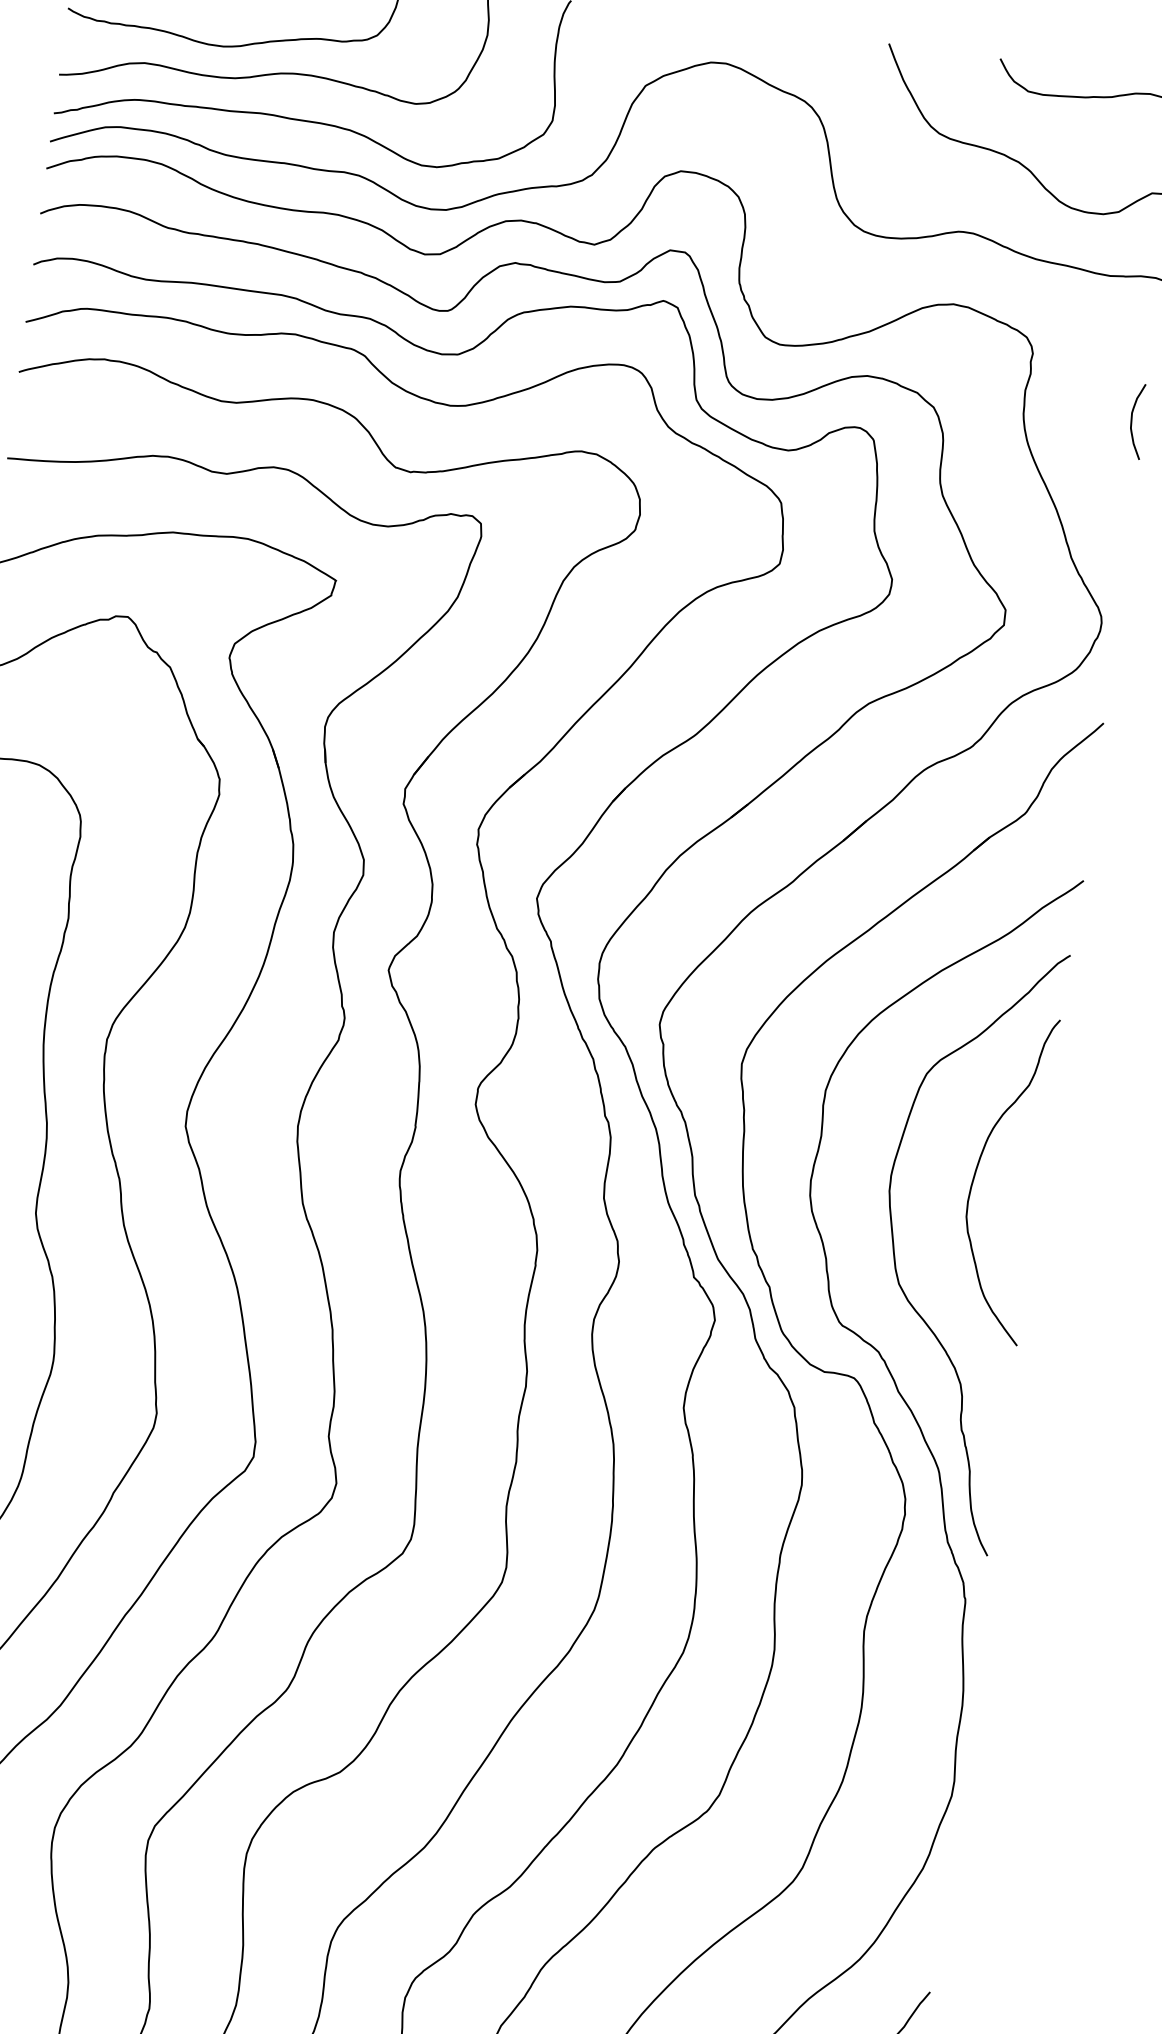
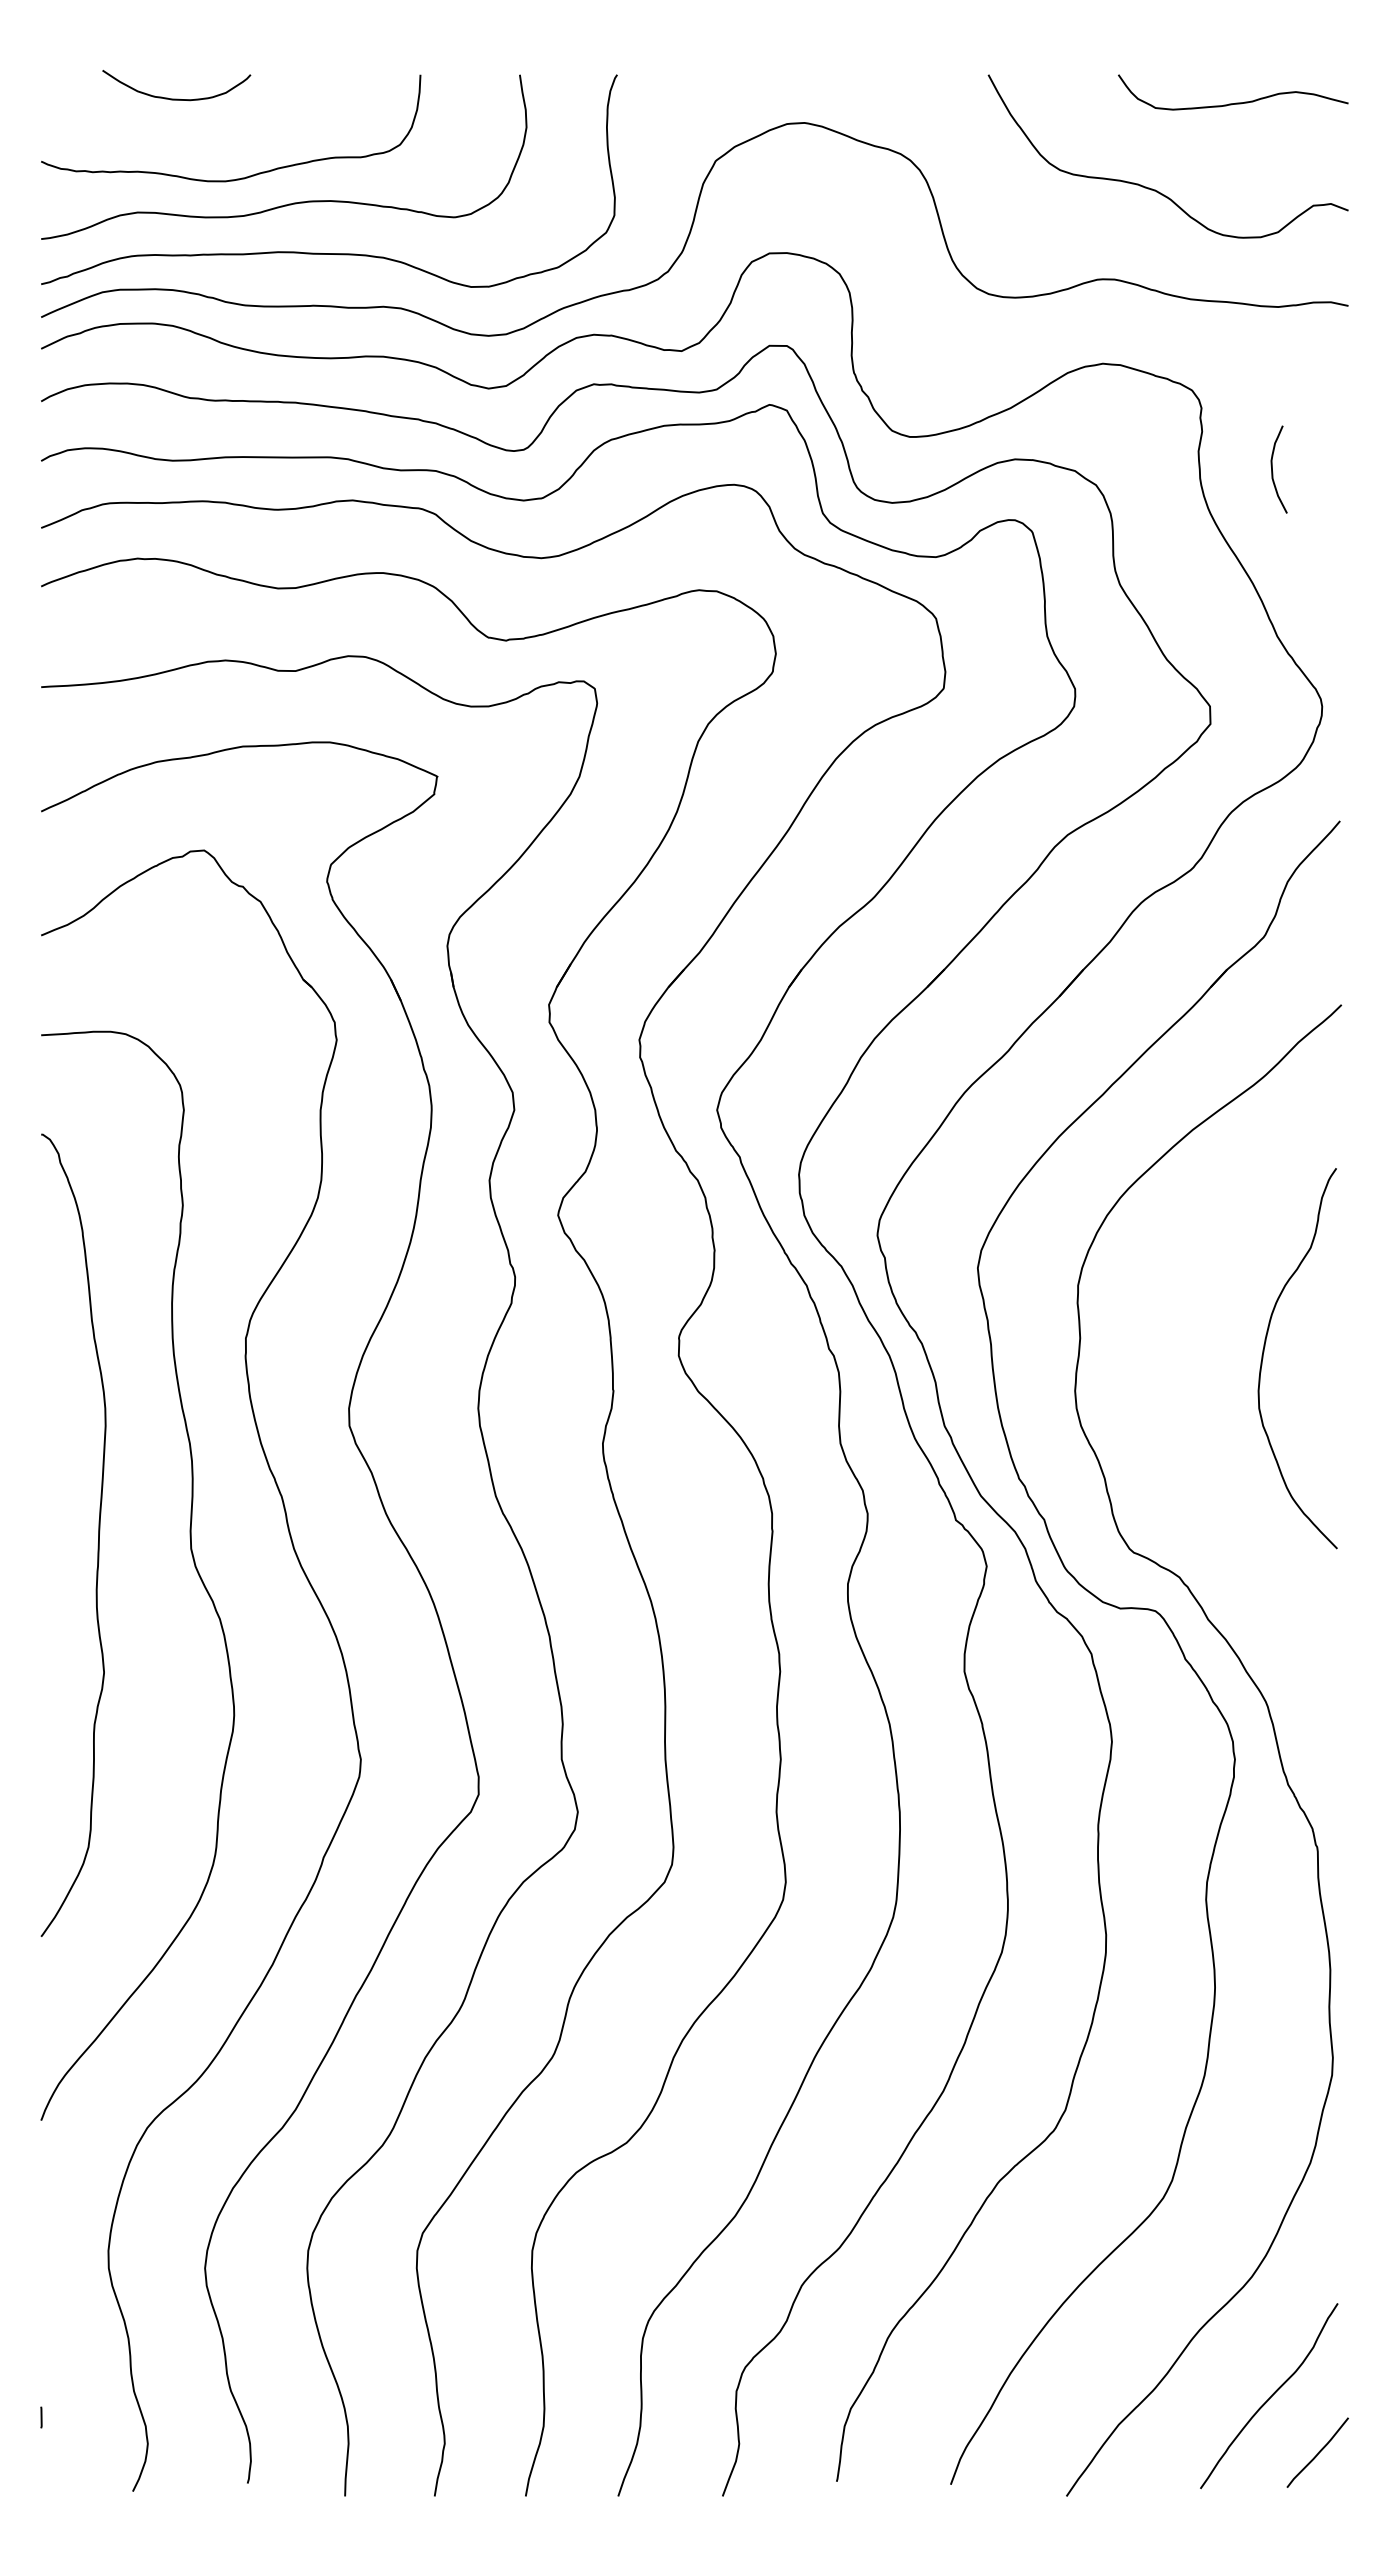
curve: (1132, 423) -> (1273, 472), moved
curve: (894, 1251) -> (1182, 1459), removed

